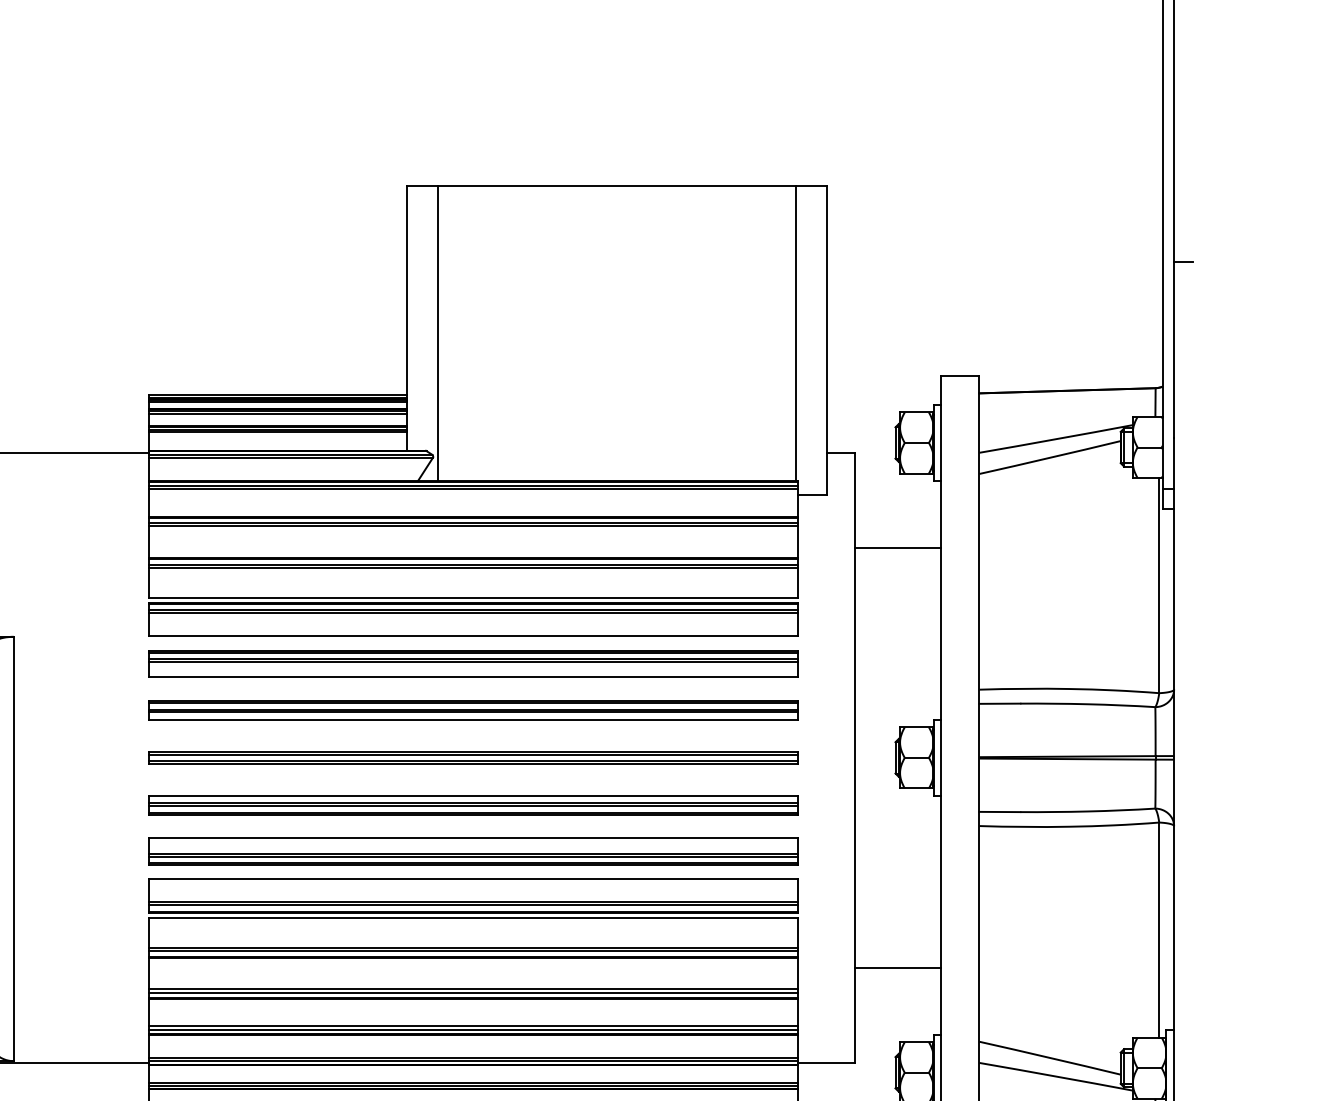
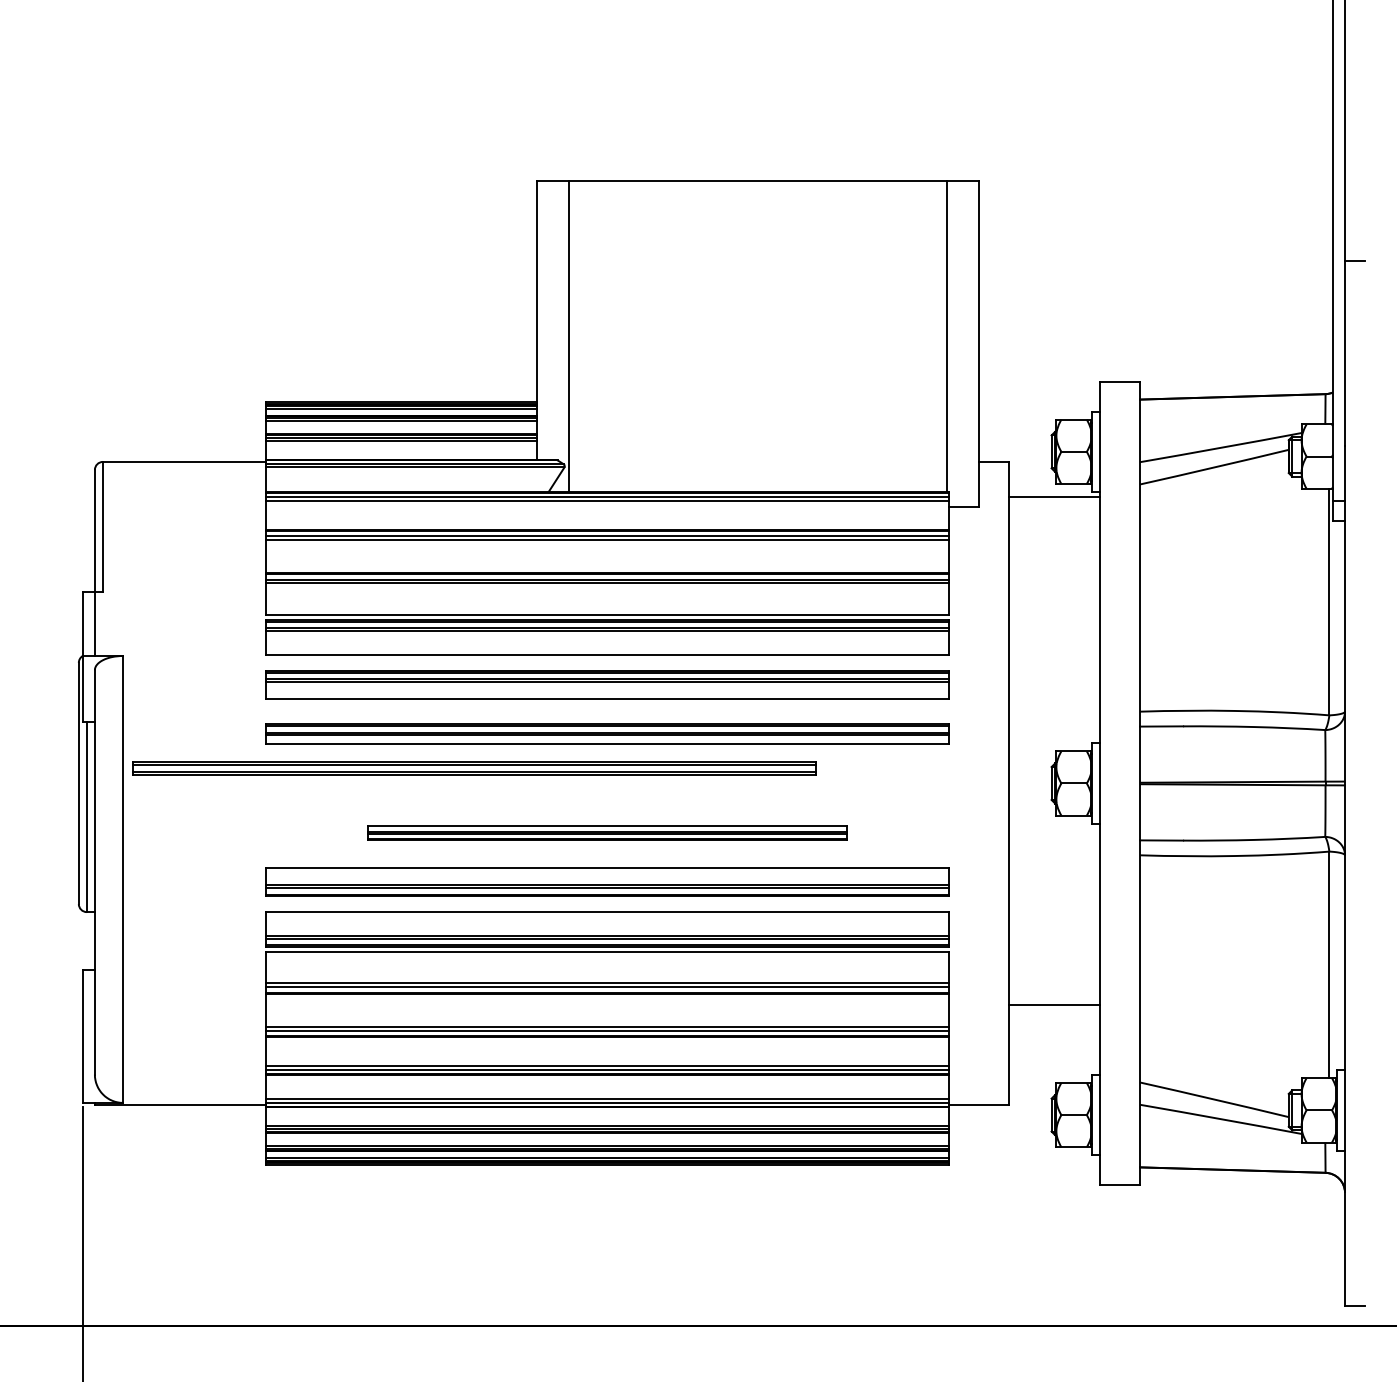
line: (898, 548) -> (1054, 497), moved
part: (473, 757) -> (474, 768), moved
part: (473, 804) -> (607, 832), size x0.7

